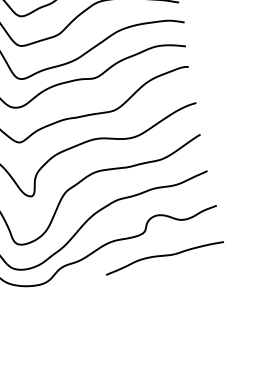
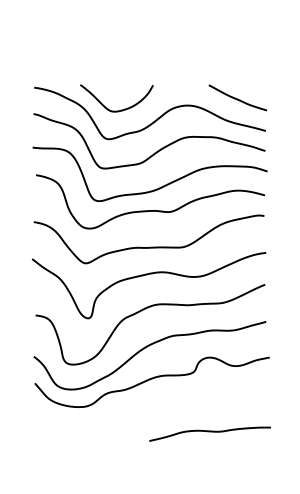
curve: (164, 256) -> (209, 432), moved

